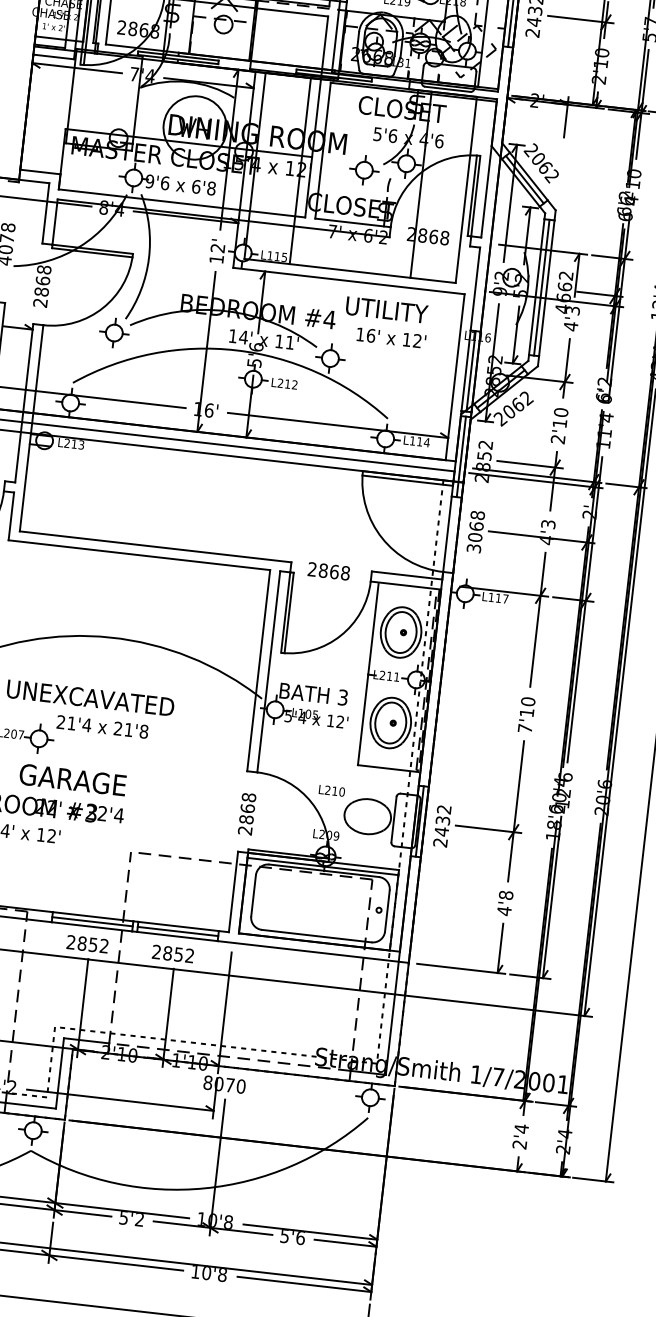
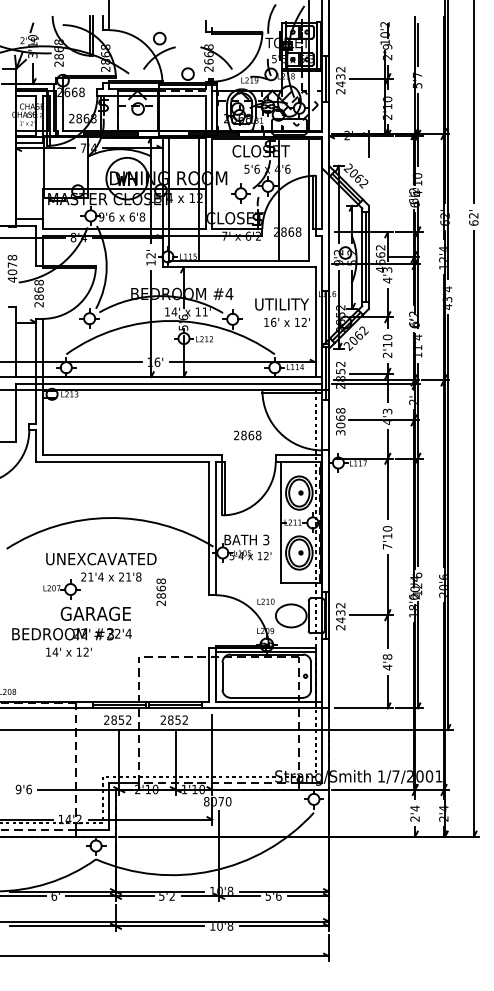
text: (386, 322) -> (282, 312), moved
text: (328, 571) -> (247, 435), moved
text: (246, 812) -> (160, 591), moved

